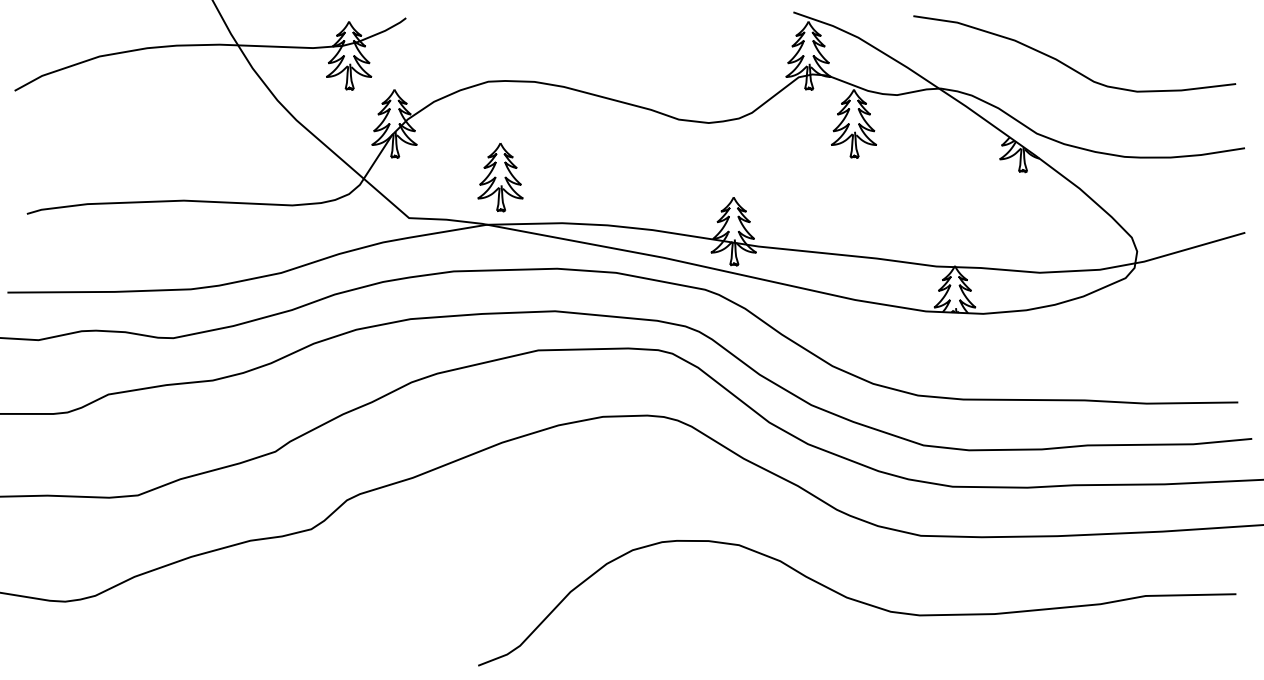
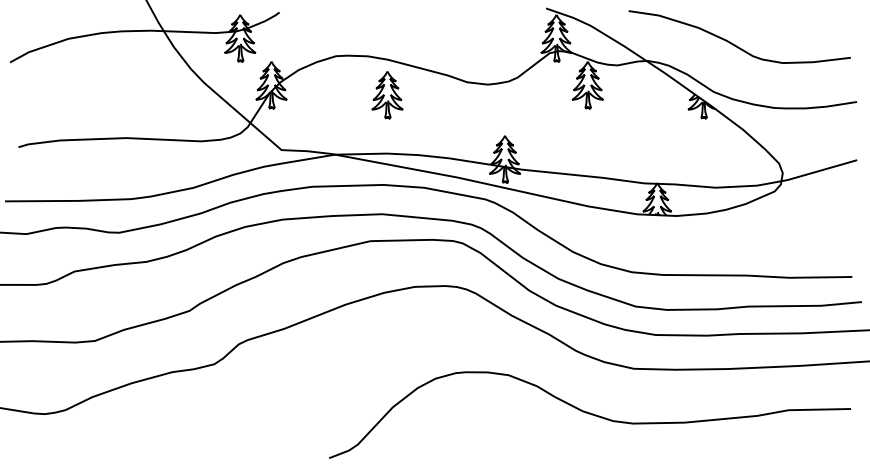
part: (500, 178) -> (387, 95), moved

